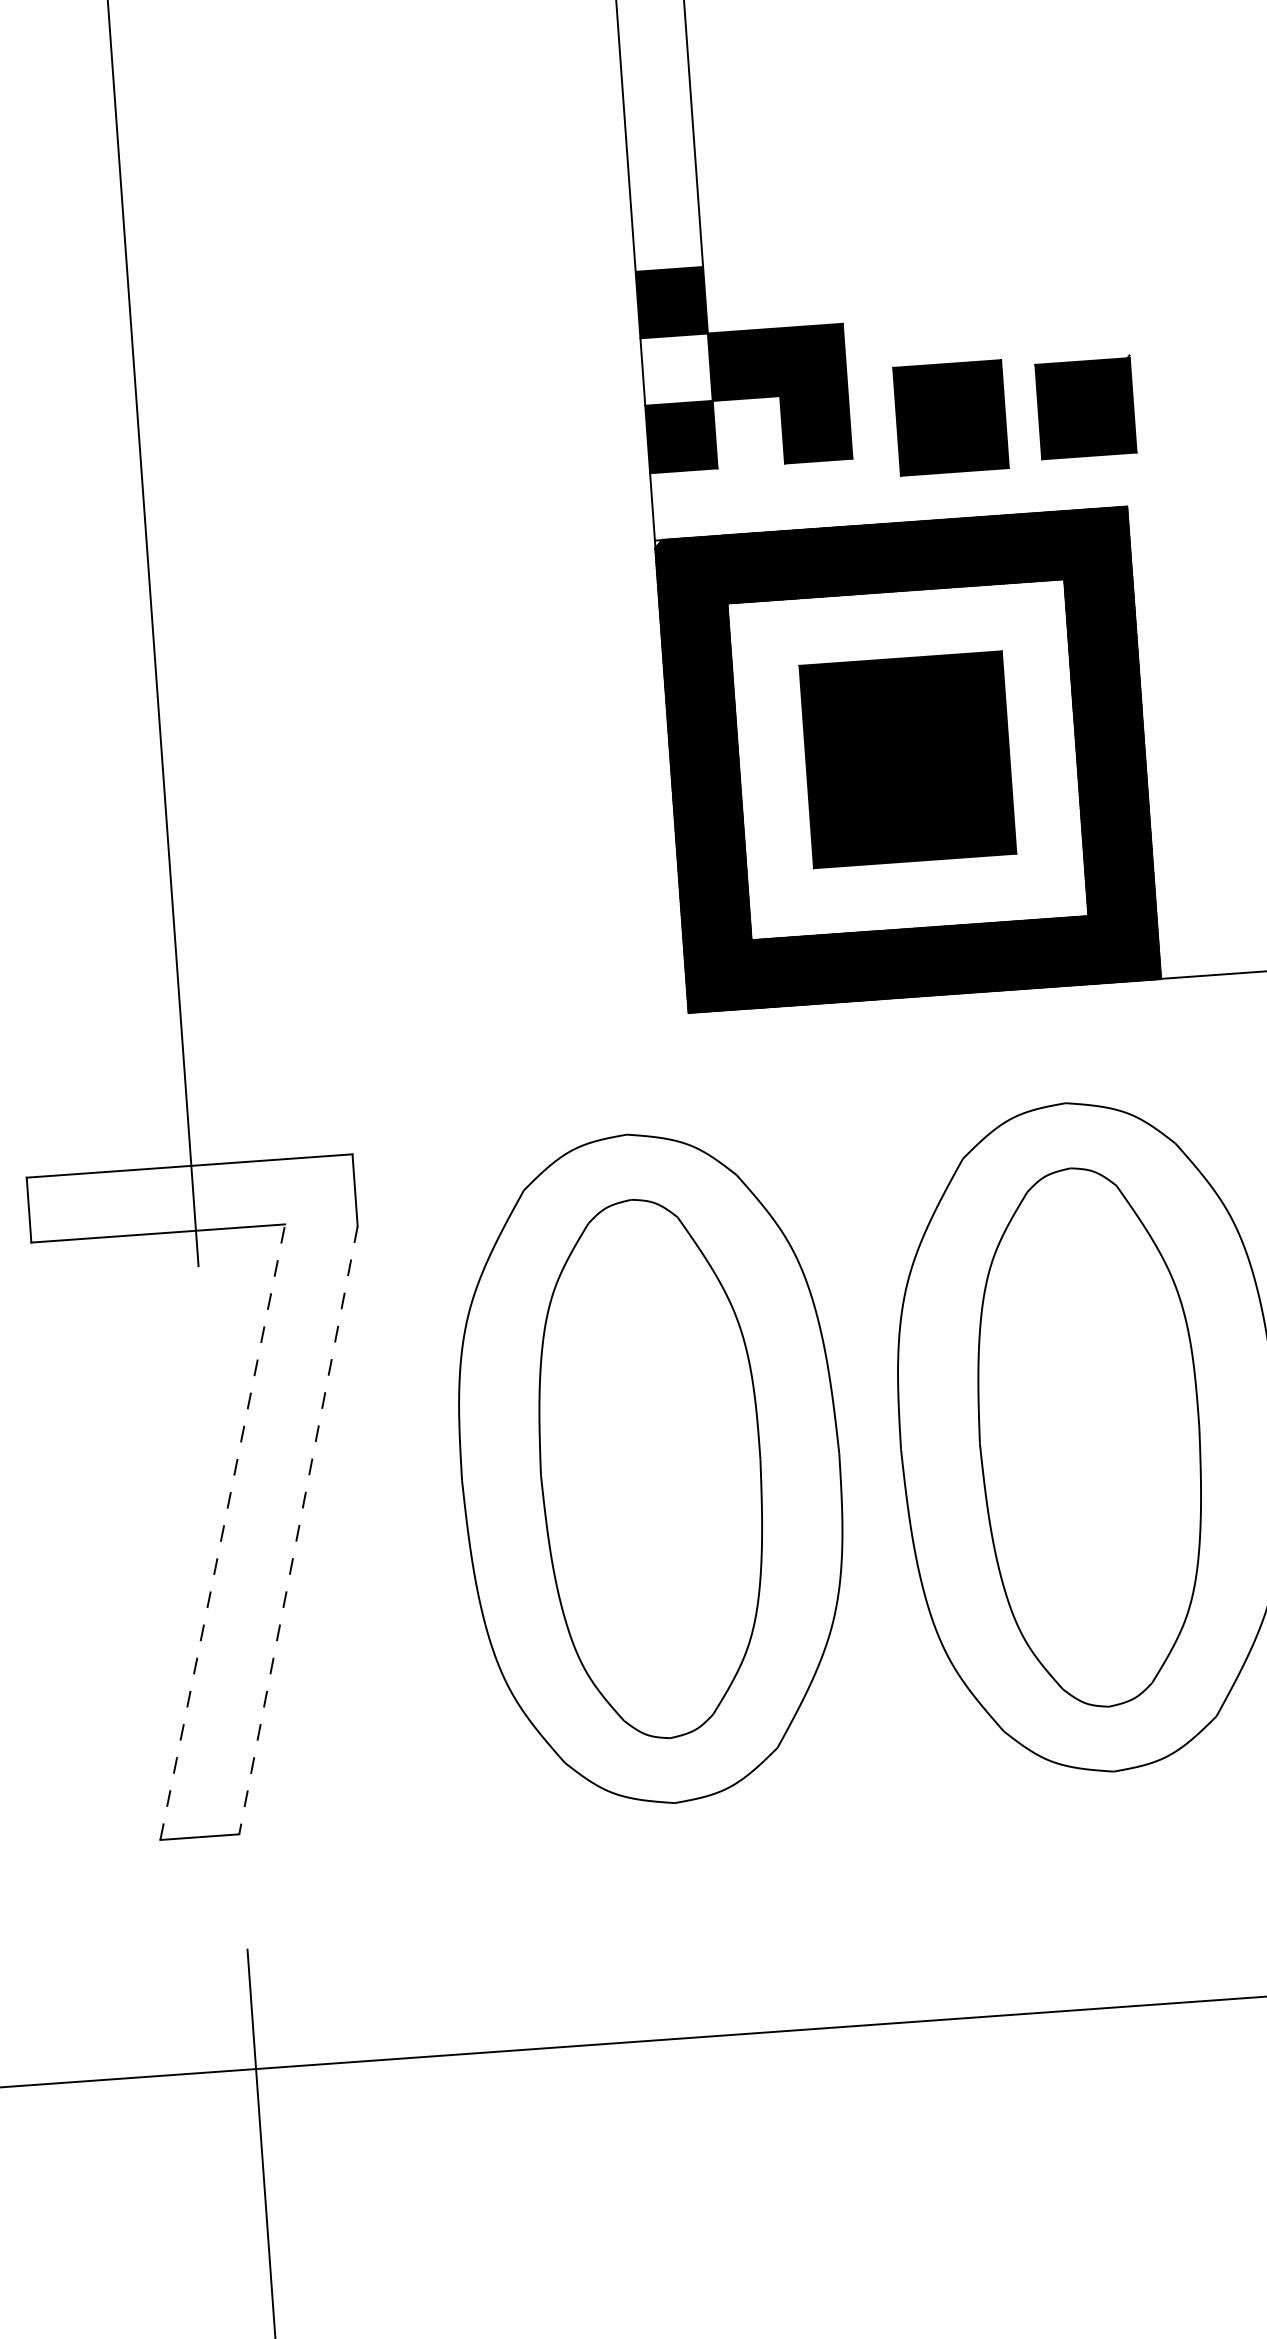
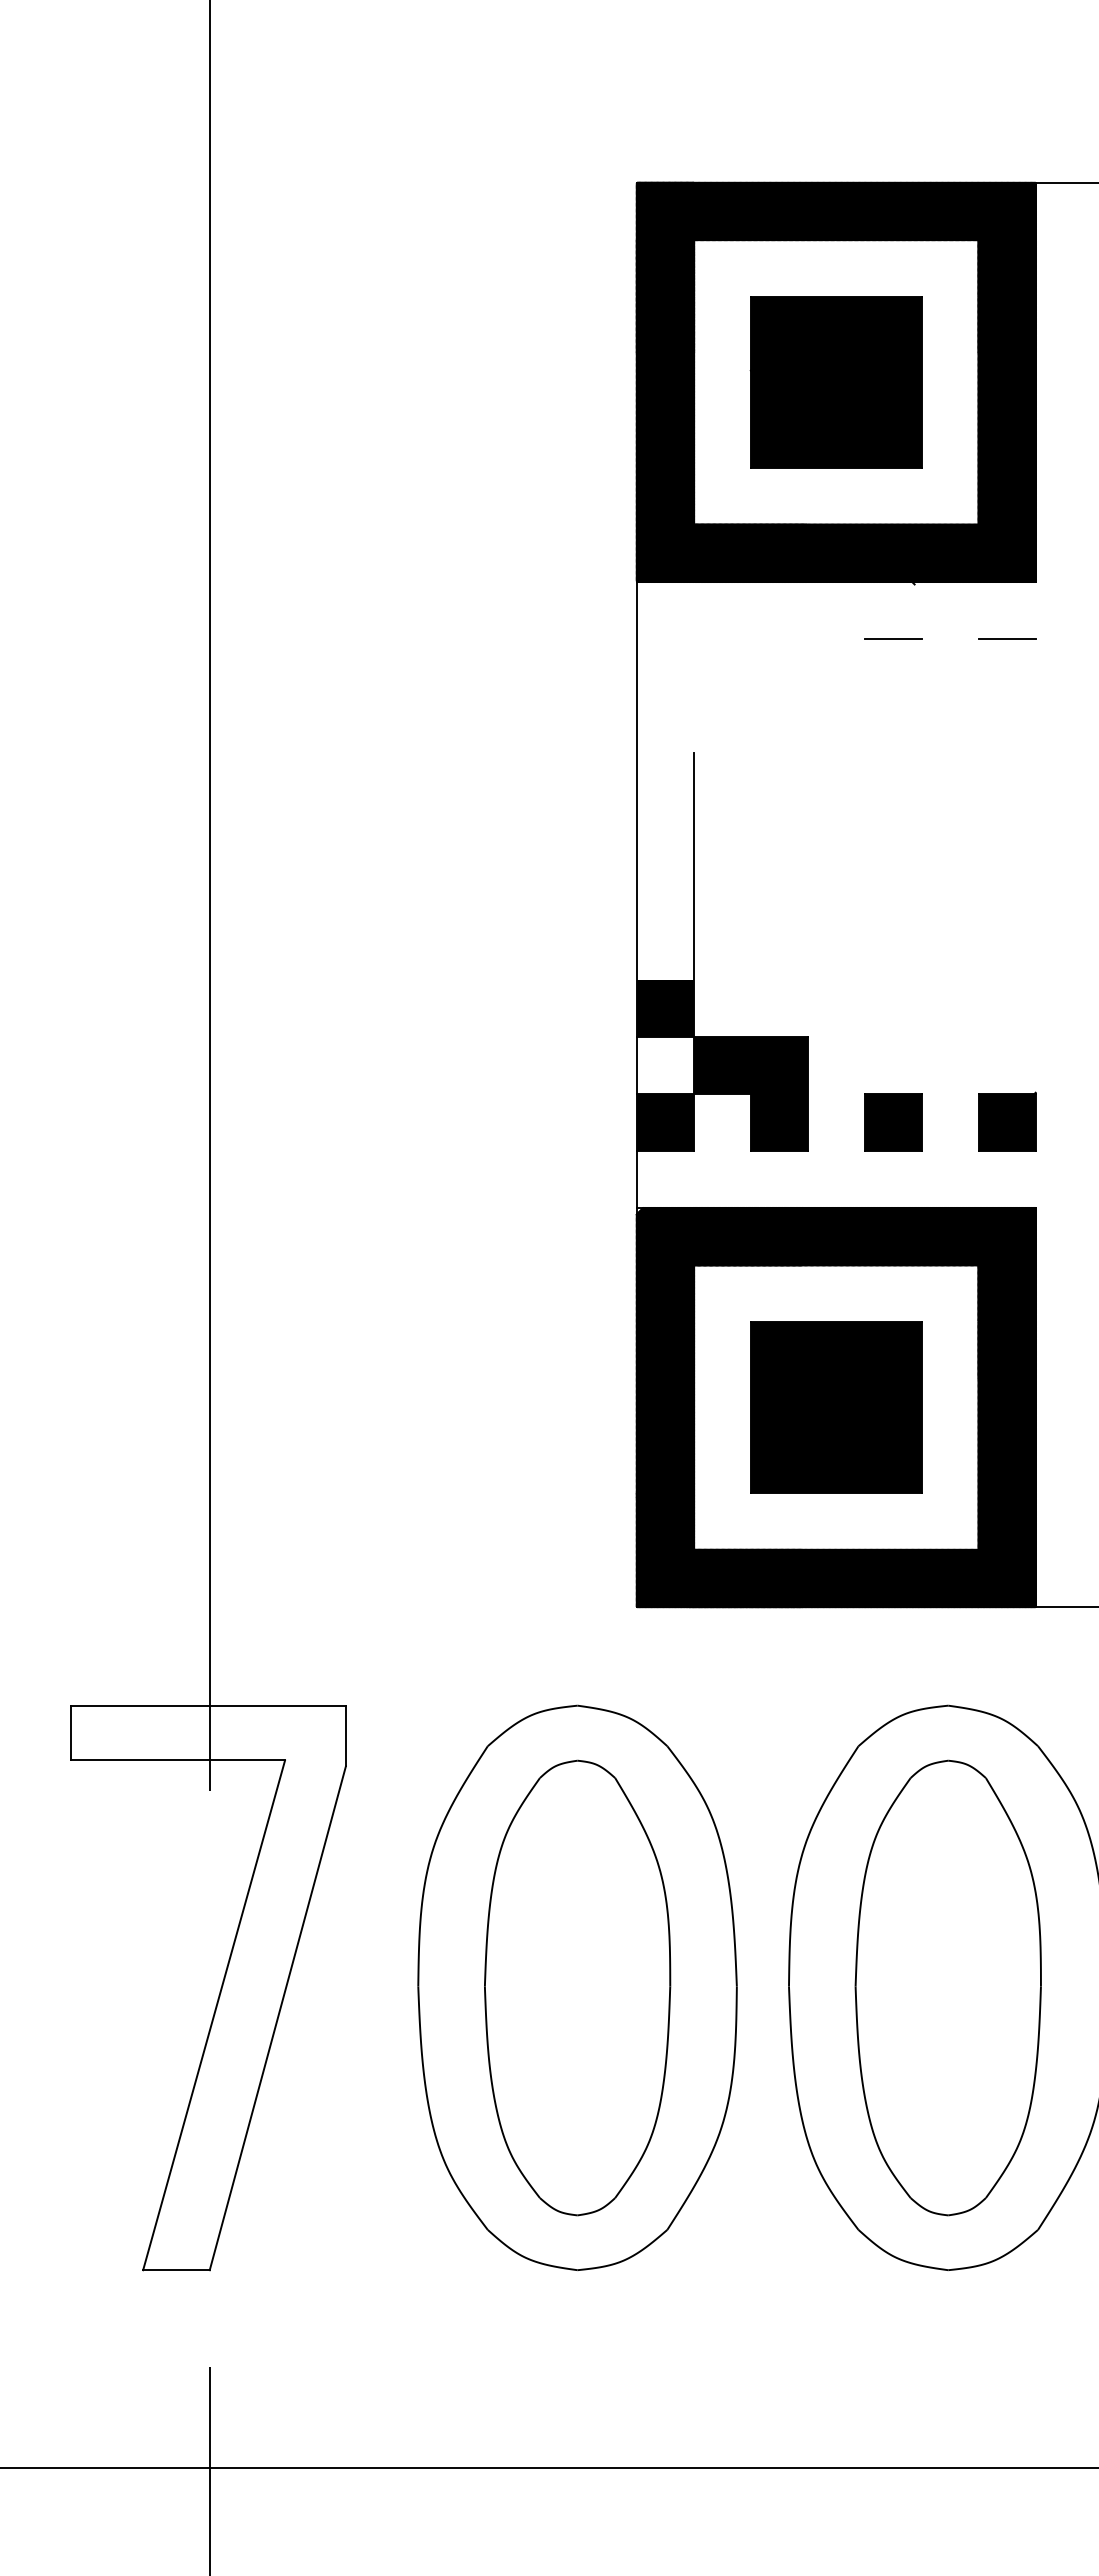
part: (1086, 406) -> (1007, 1121), size x0.71
part: (951, 417) -> (893, 1122), size x0.62
line: (298, 1530) -> (277, 2018), dashed -> solid
line: (223, 1532) -> (214, 2015), dashed -> solid

